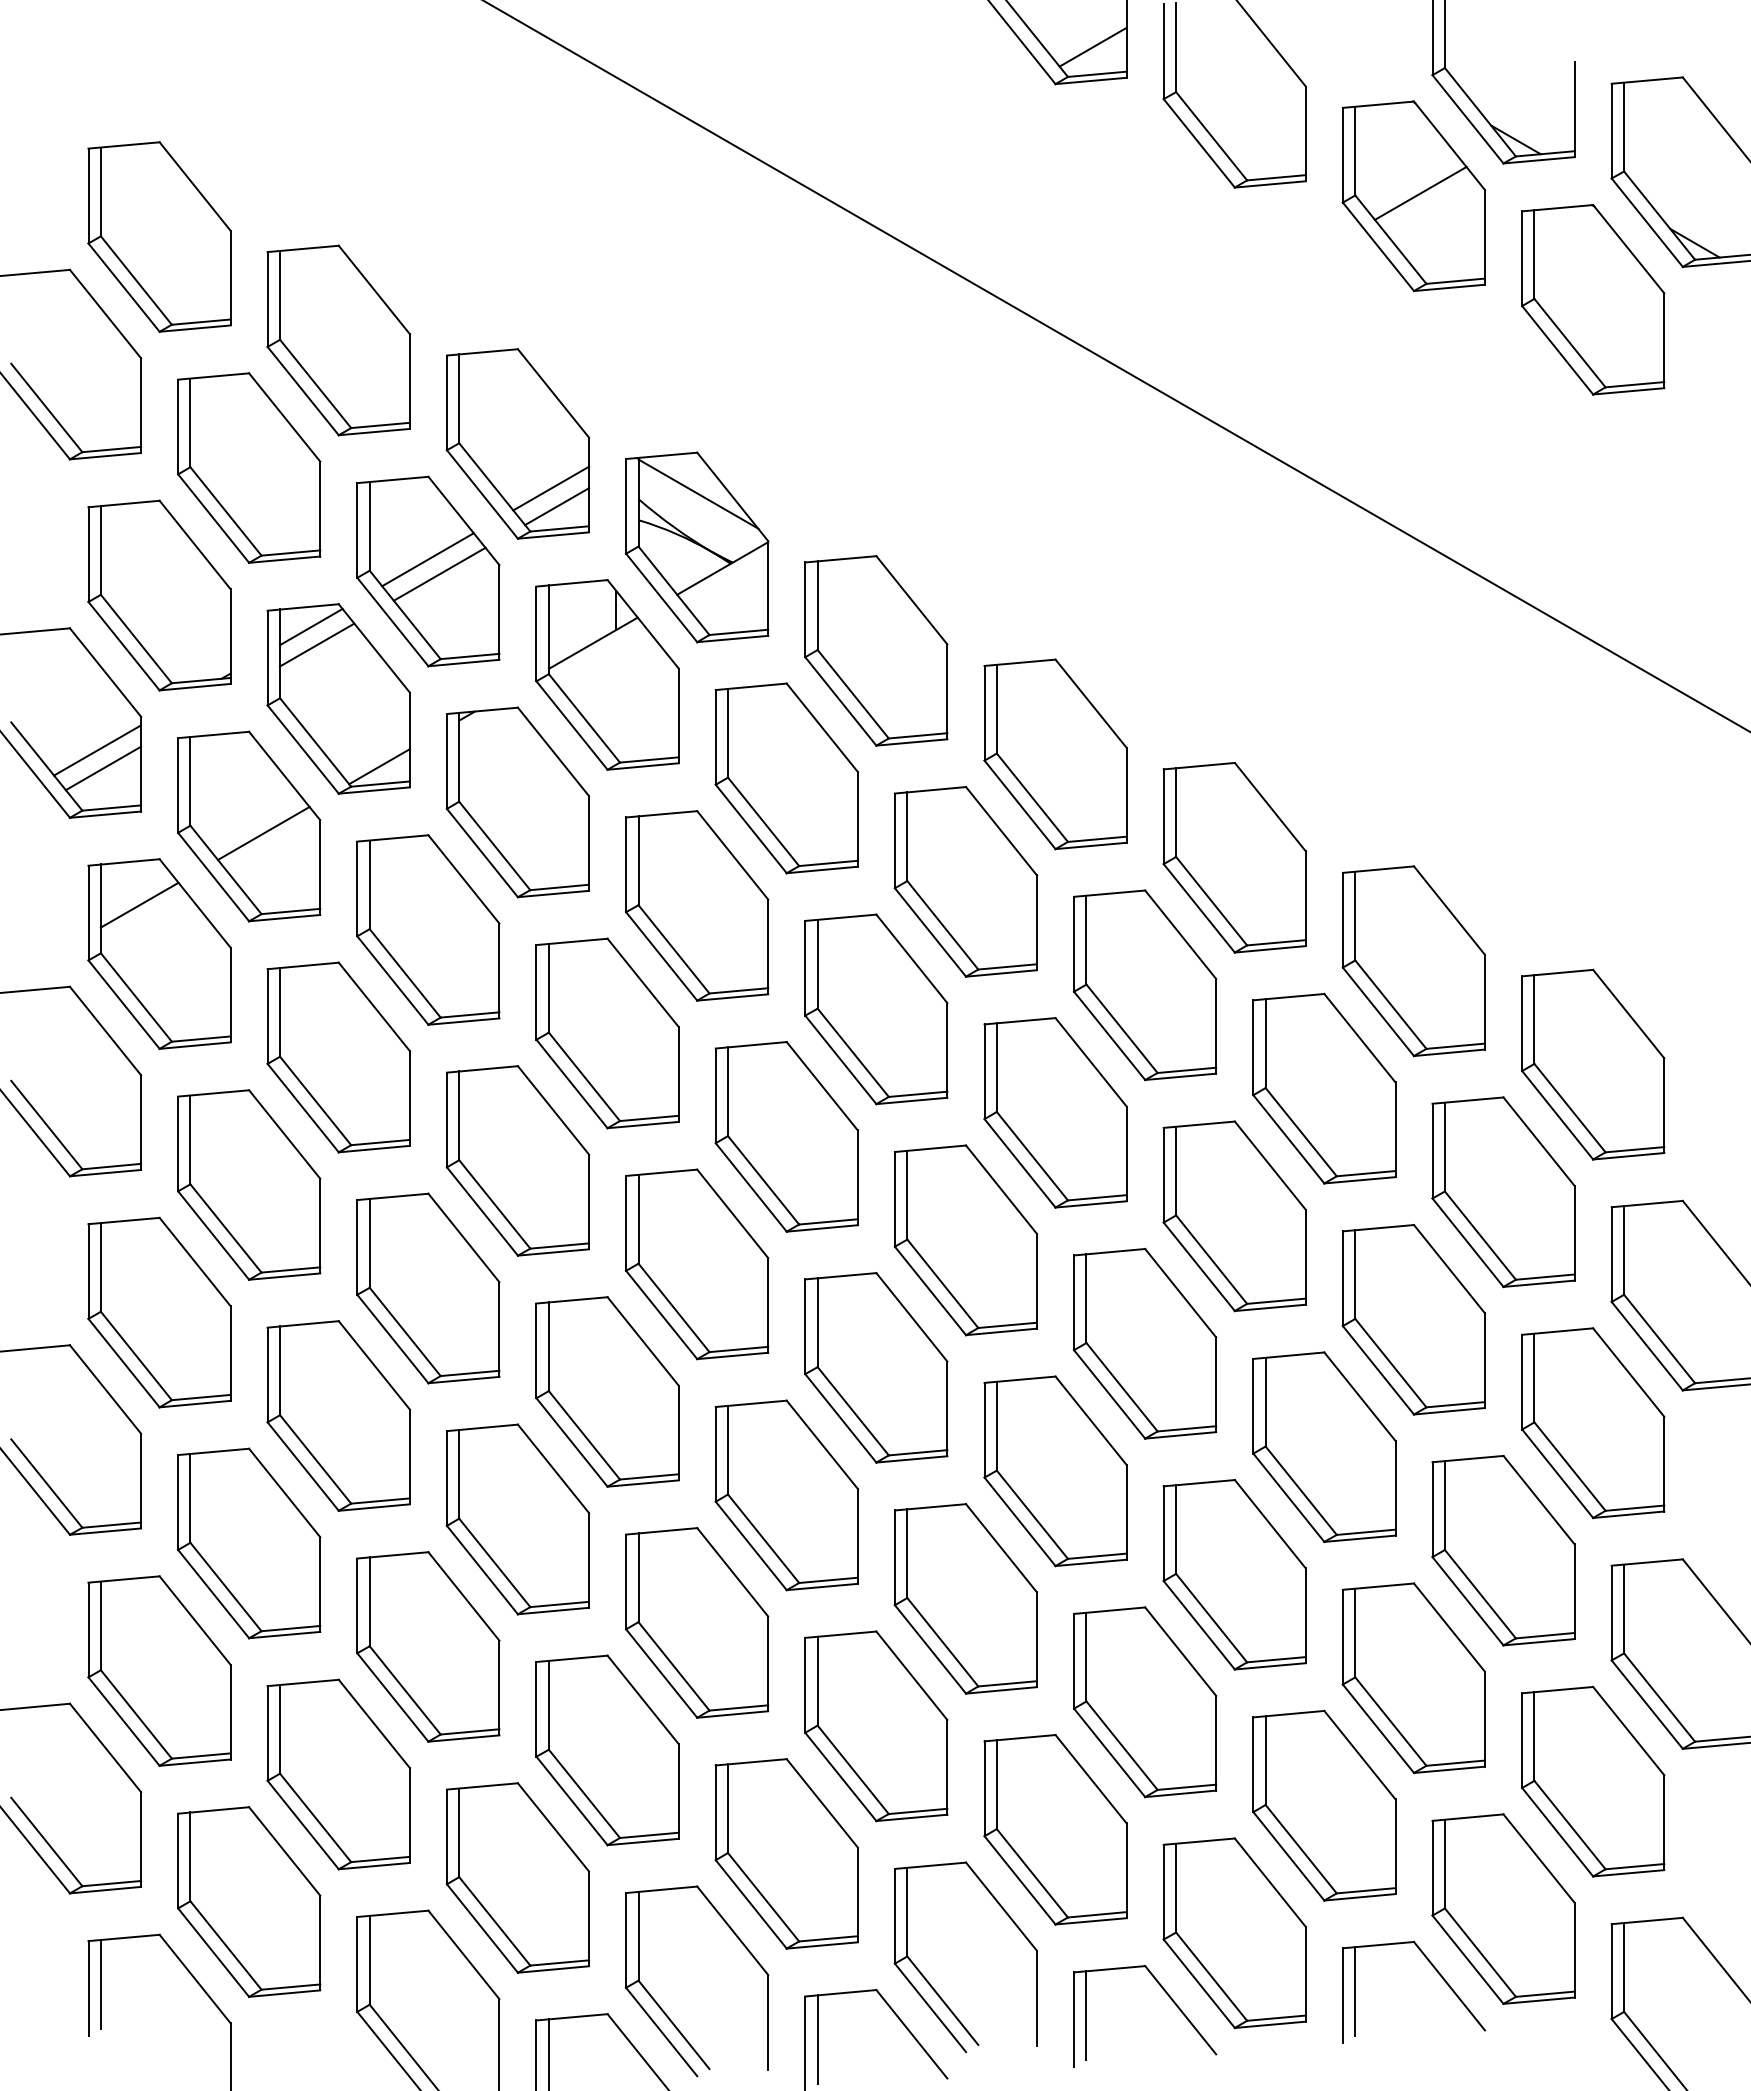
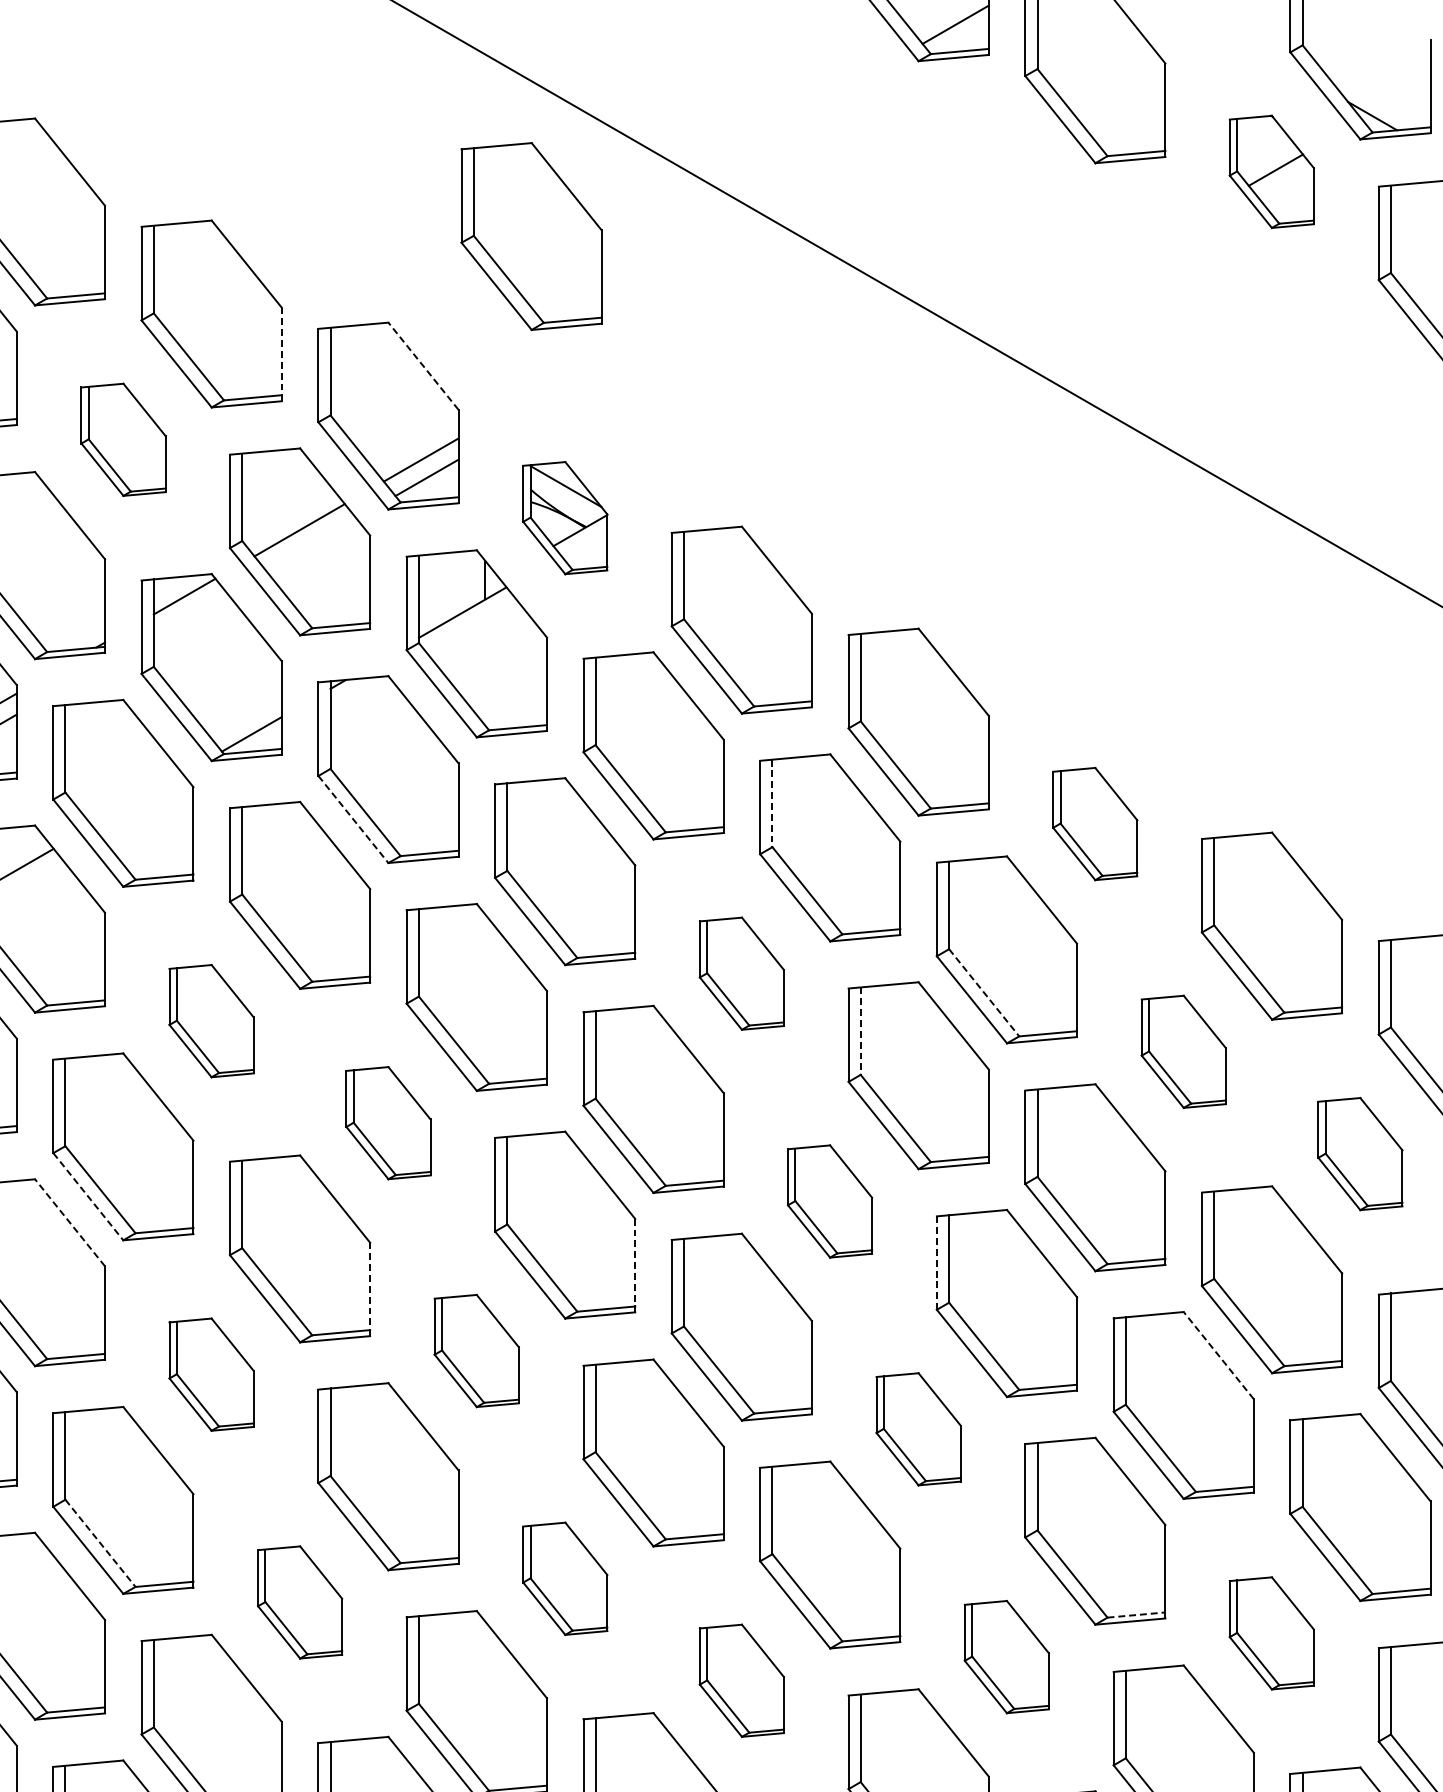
part: (1413, 196) -> (1271, 172), size x0.6
part: (663, 261) -> (531, 236), added
line: (409, 381) -> (281, 354), solid -> dashed
line: (553, 393) -> (423, 366), solid -> dashed
part: (249, 467) -> (123, 439), size x0.6
part: (697, 547) -> (565, 518), size x0.6
line: (439, 573) -> (311, 543), removed
line: (317, 644) -> (190, 613), removed
line: (263, 832) -> (137, 799), removed
line: (907, 837) -> (772, 804), solid -> dashed
line: (482, 853) -> (353, 819), solid -> dashed
part: (1234, 857) -> (1095, 823), size x0.6
part: (876, 1009) -> (742, 973), size x0.6
line: (1122, 1028) -> (984, 992), solid -> dashed
part: (338, 1057) -> (211, 1021), size x0.6
line: (996, 1068) -> (860, 1031), solid -> dashed
part: (1324, 1088) -> (1183, 1051), size x0.6
part: (517, 1160) -> (387, 1122), size x0.6
part: (1503, 1192) -> (1360, 1154), size x0.6
line: (213, 1235) -> (88, 1196), solid -> dashed
part: (965, 1240) -> (829, 1201), size x0.6
line: (195, 1262) -> (70, 1223), solid -> dashed
line: (1074, 1303) -> (937, 1263), solid -> dashed
line: (768, 1304) -> (635, 1264), solid -> dashed
line: (499, 1329) -> (370, 1289), solid -> dashed
part: (607, 1391) -> (476, 1350), size x0.6
line: (1359, 1396) -> (1218, 1355), solid -> dashed
part: (338, 1415) -> (211, 1374), size x0.6
part: (1055, 1471) -> (918, 1429), size x0.6
line: (225, 1587) -> (100, 1543), solid -> dashed
part: (697, 1622) -> (565, 1578), size x0.6
part: (428, 1646) -> (300, 1602), size x0.6
line: (1276, 1659) -> (1136, 1614), solid -> dashed
part: (1413, 1678) -> (1271, 1633), size x0.6
part: (1144, 1702) -> (1006, 1657), size x0.6
part: (876, 1726) -> (742, 1680), size x0.6

